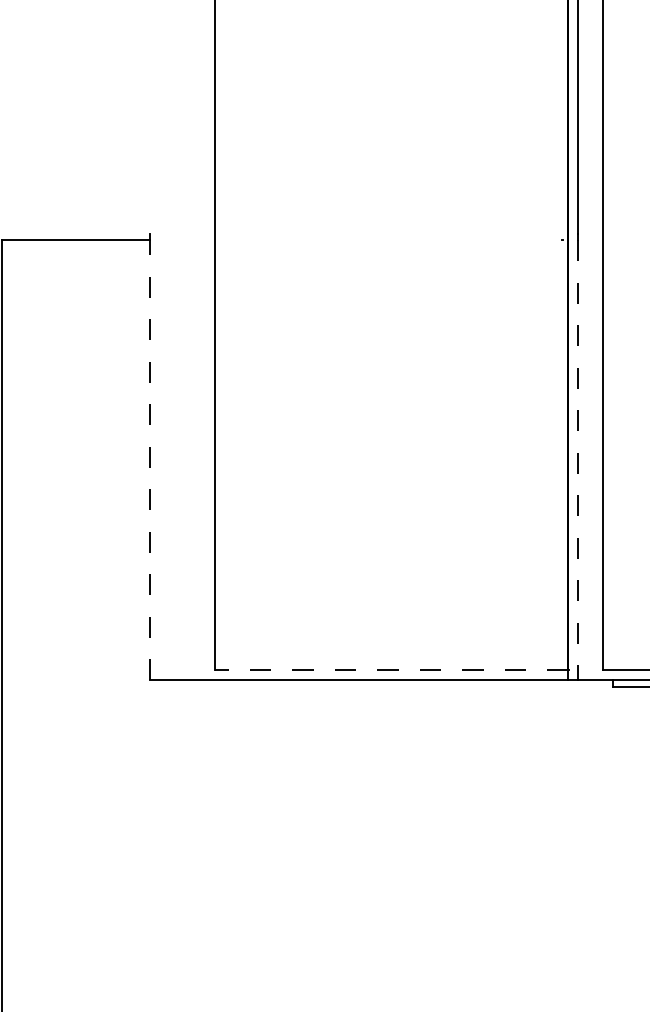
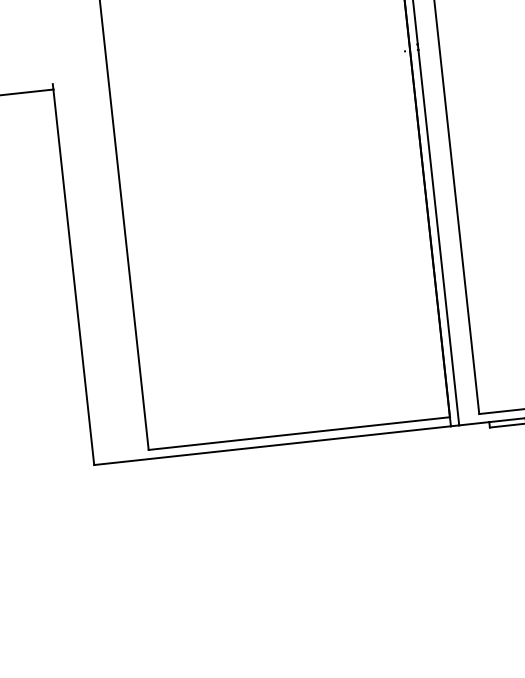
line: (150, 459) -> (73, 276), dashed -> solid
line: (578, 460) -> (439, 237), dashed -> solid
line: (391, 669) -> (298, 433), dashed -> solid

